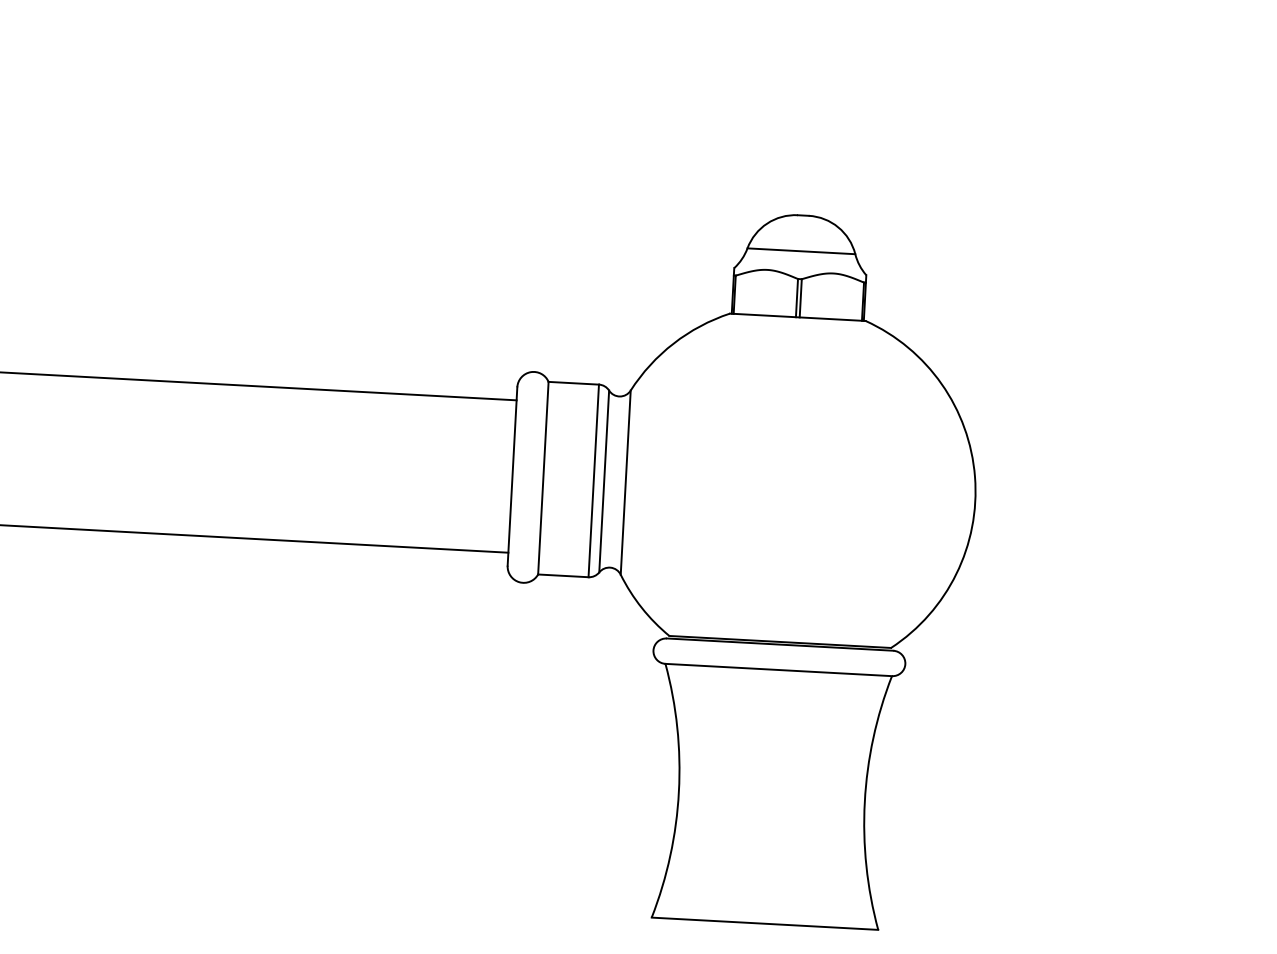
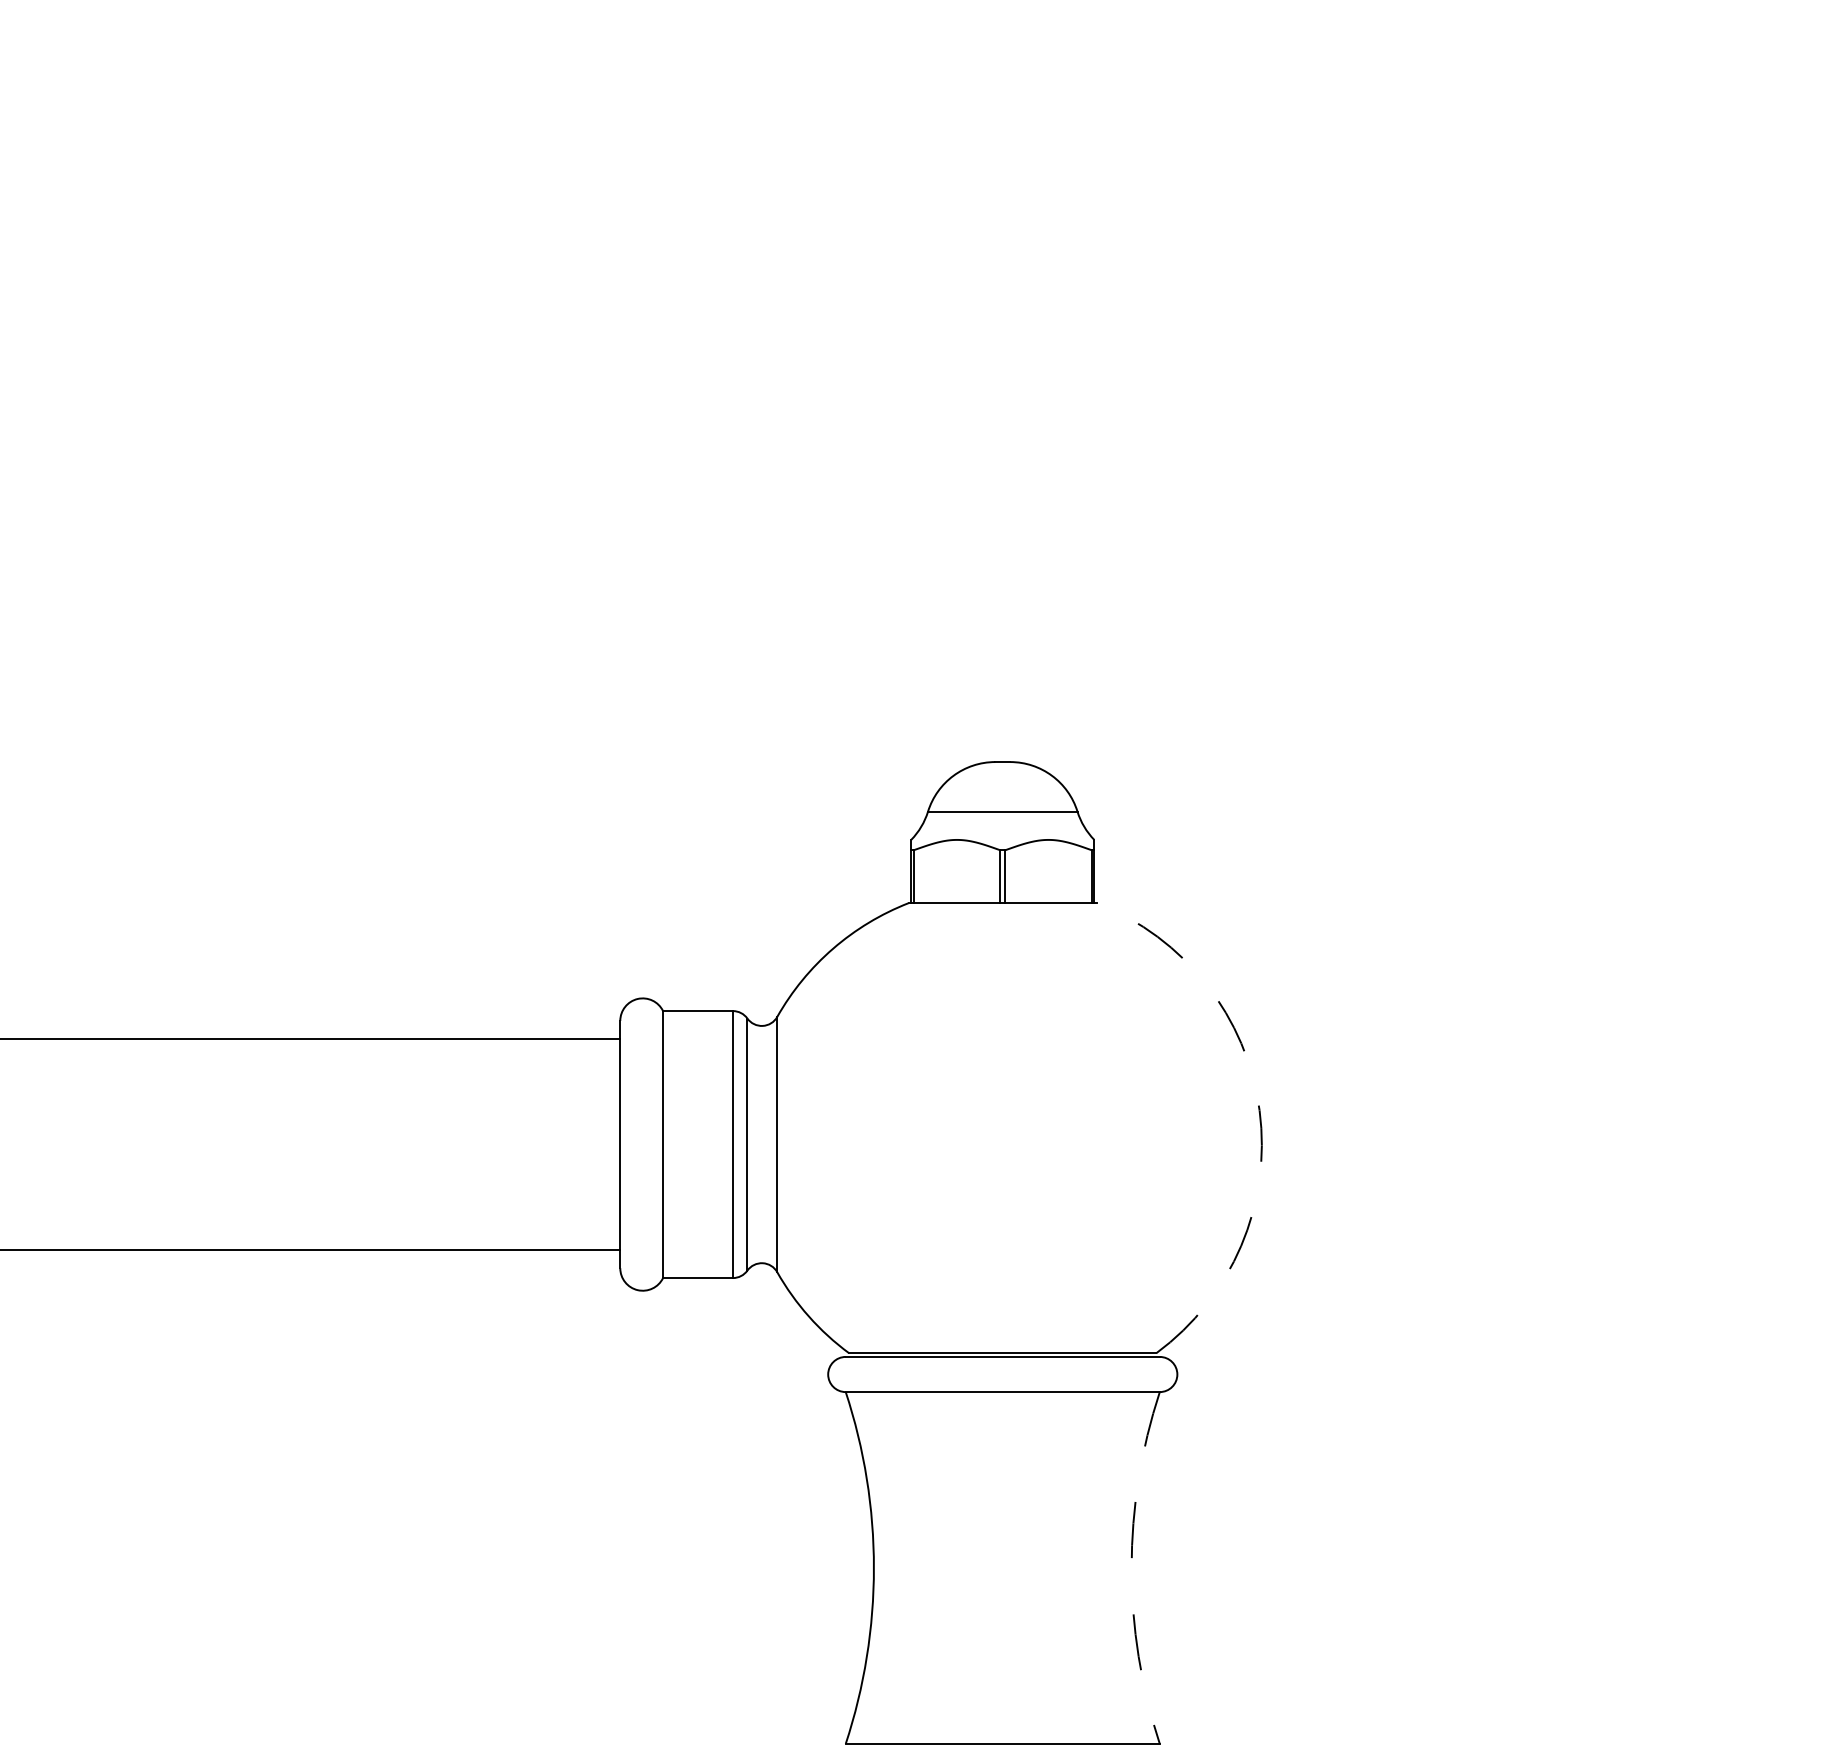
arc: (974, 476) -> (1259, 1110), solid -> dashed
arc: (864, 802) -> (1131, 1568), solid -> dashed

